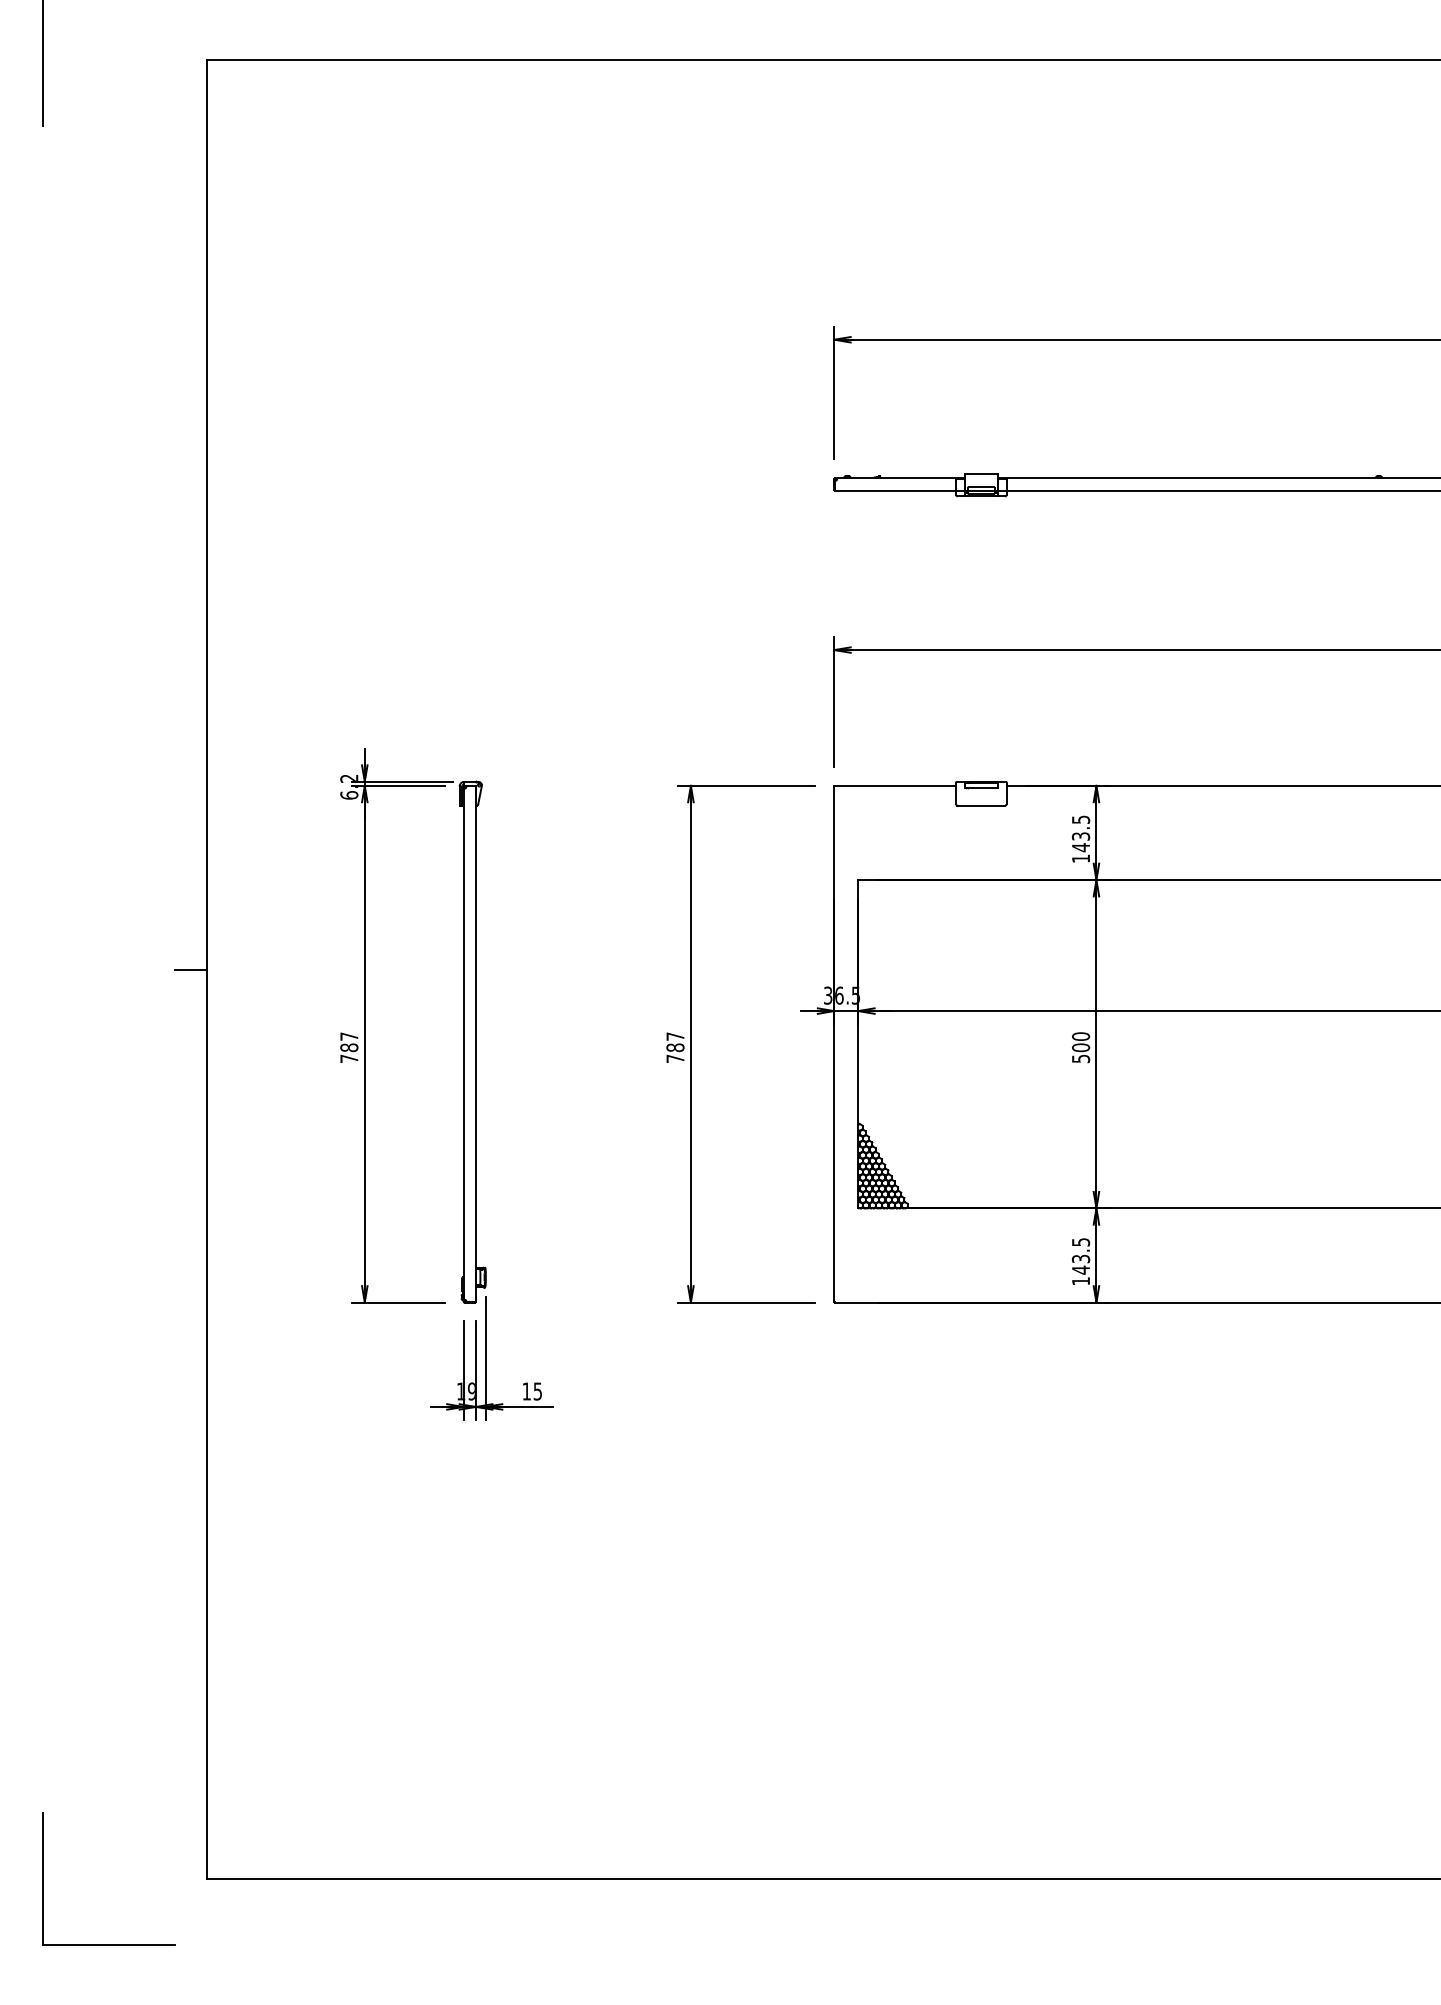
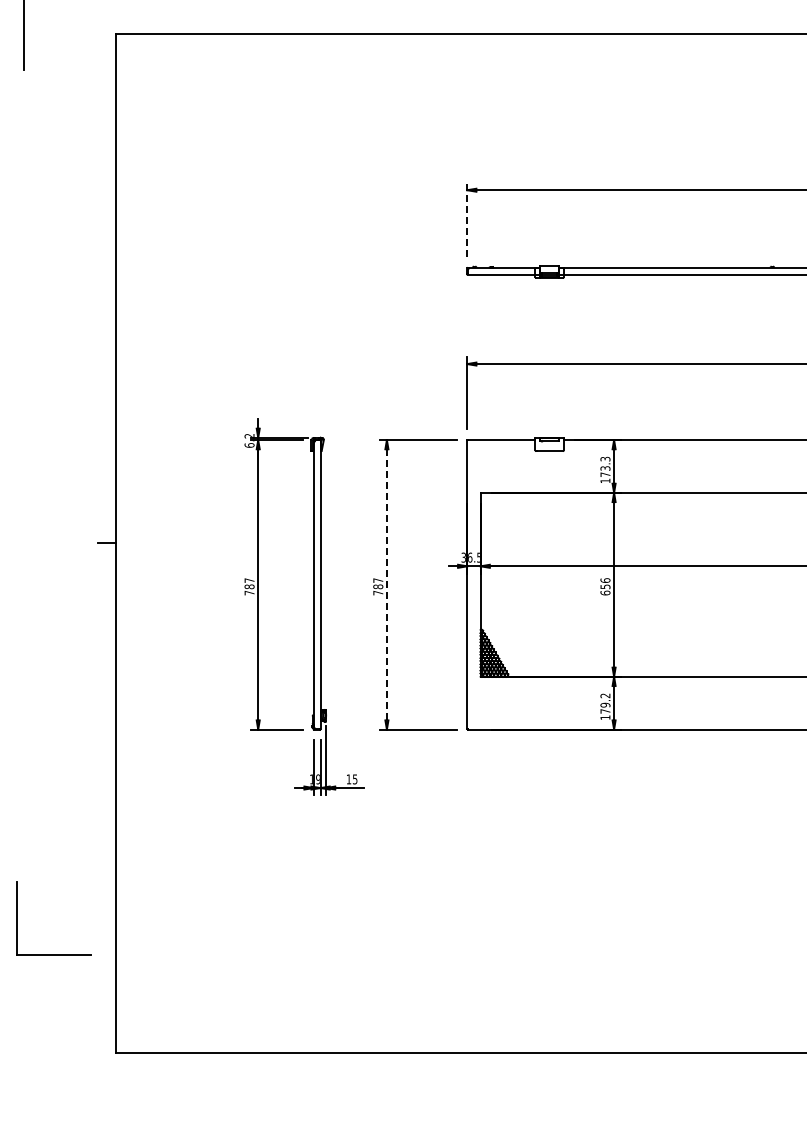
line: (834, 391) -> (467, 219), solid -> dashed
text: (1081, 834) -> (605, 467), 143.5 -> 173.3
line: (690, 1043) -> (386, 584), solid -> dashed
text: (1081, 1047) -> (605, 586), 500 -> 656
part: (463, 1082) -> (313, 606), moved
text: (1081, 1255) -> (605, 703), 143.5 -> 179.2
part: (43, 1878) -> (17, 918), moved

